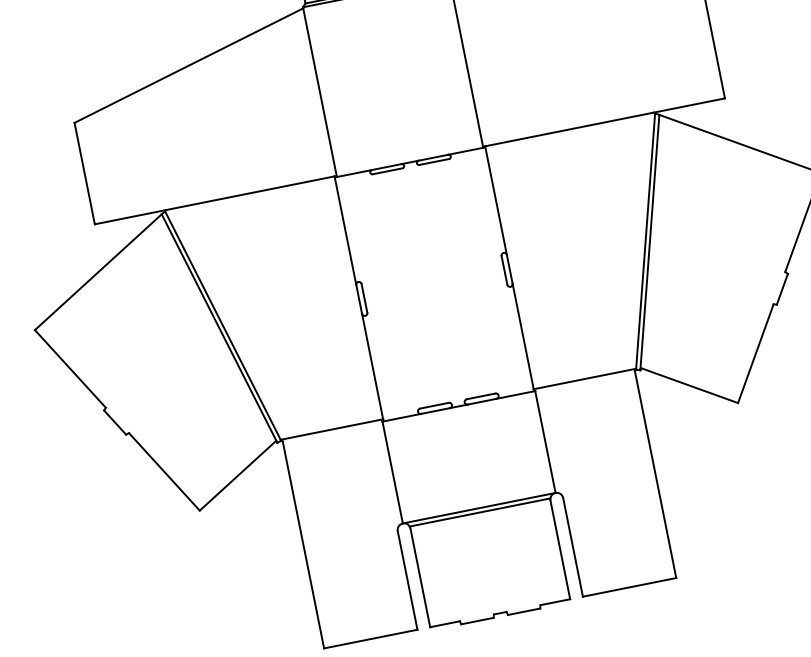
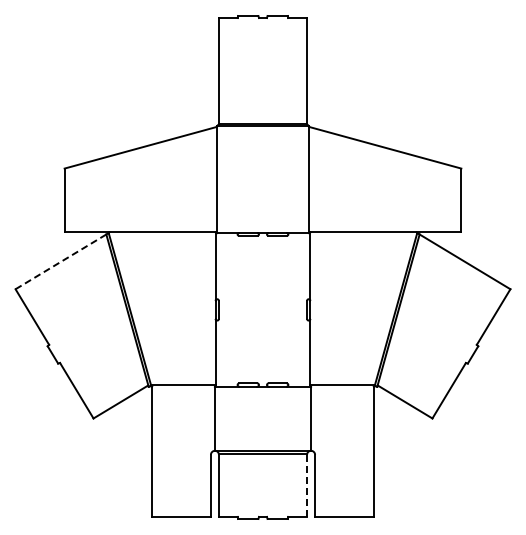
line: (97, 273) -> (60, 262), solid -> dashed
line: (561, 550) -> (307, 486), solid -> dashed

